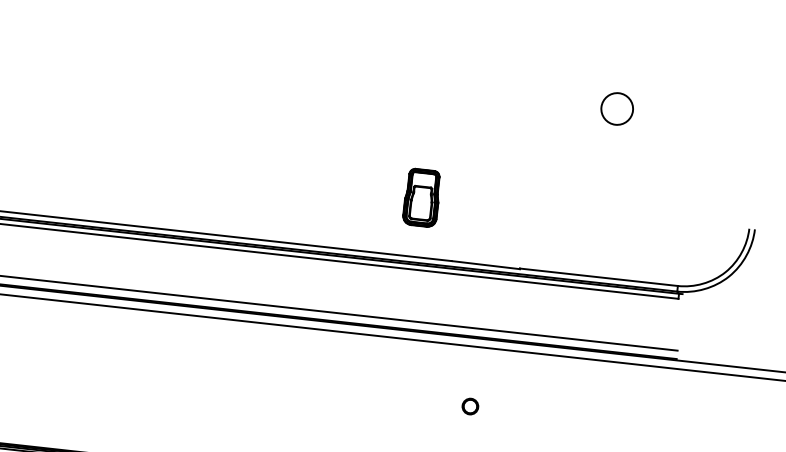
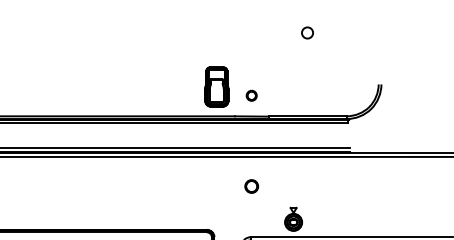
circle: (617, 107) -> (307, 32), size x0.71
part: (421, 196) -> (216, 86), size x1.43
part: (490, 222) -> (251, 95), added
part: (469, 406) -> (251, 186), size x1.67

